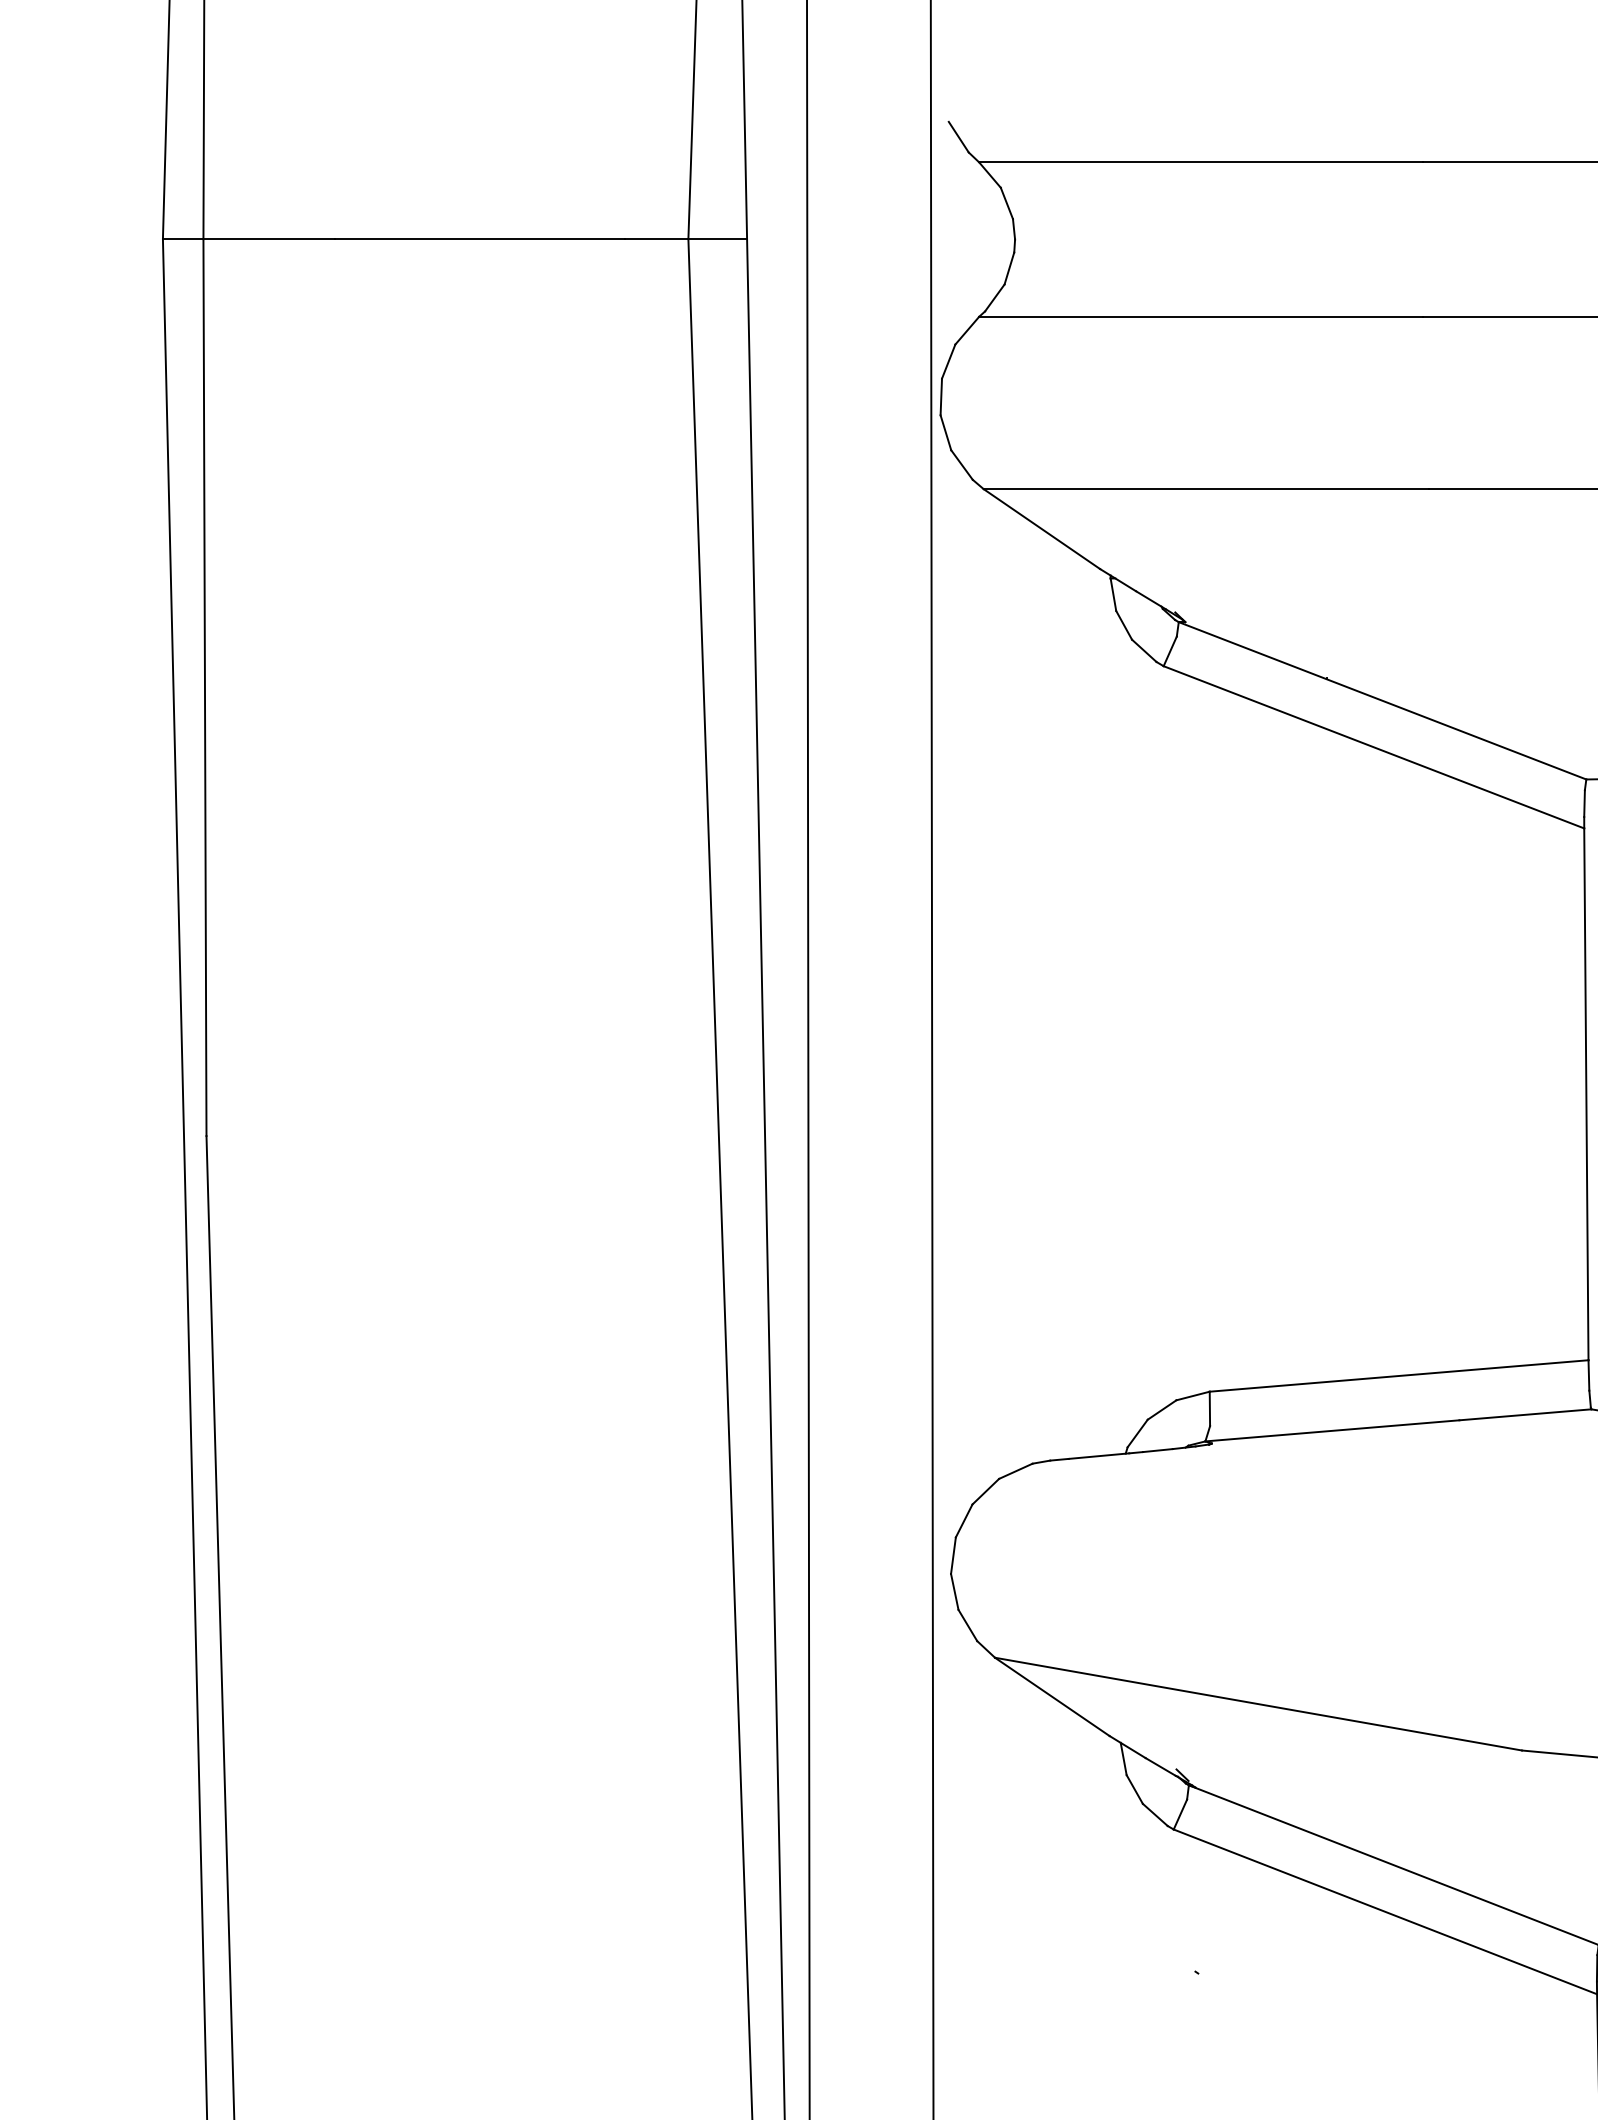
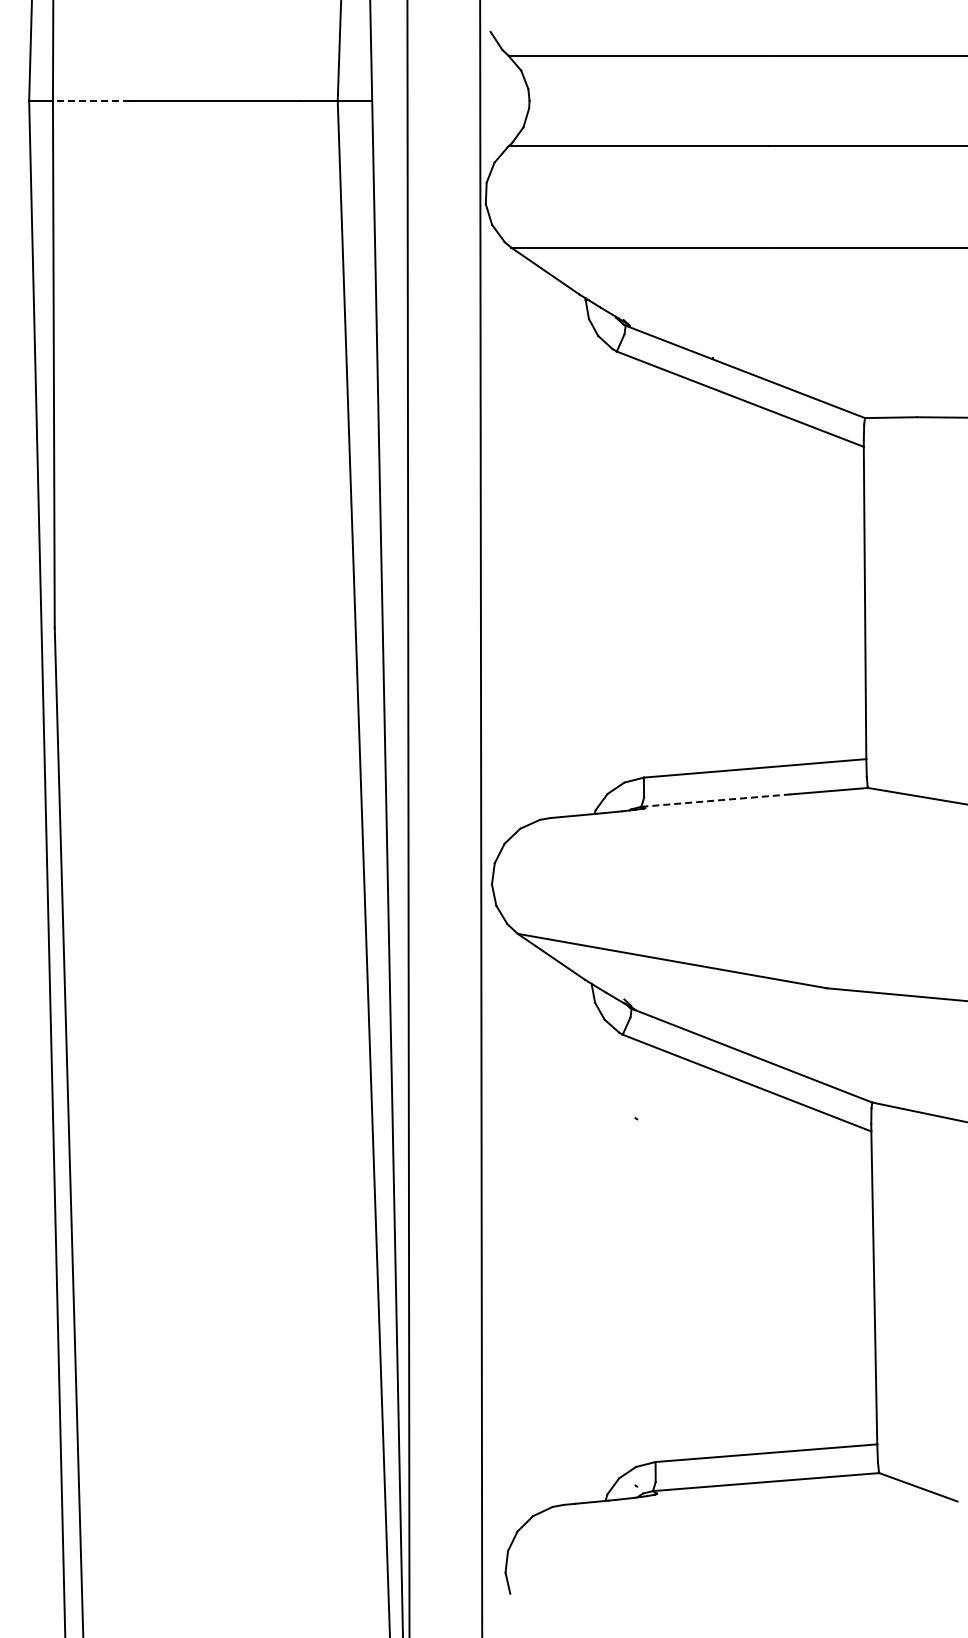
line: (267, 238) -> (90, 100), solid -> dashed
line: (1331, 1430) -> (715, 800), solid -> dashed

